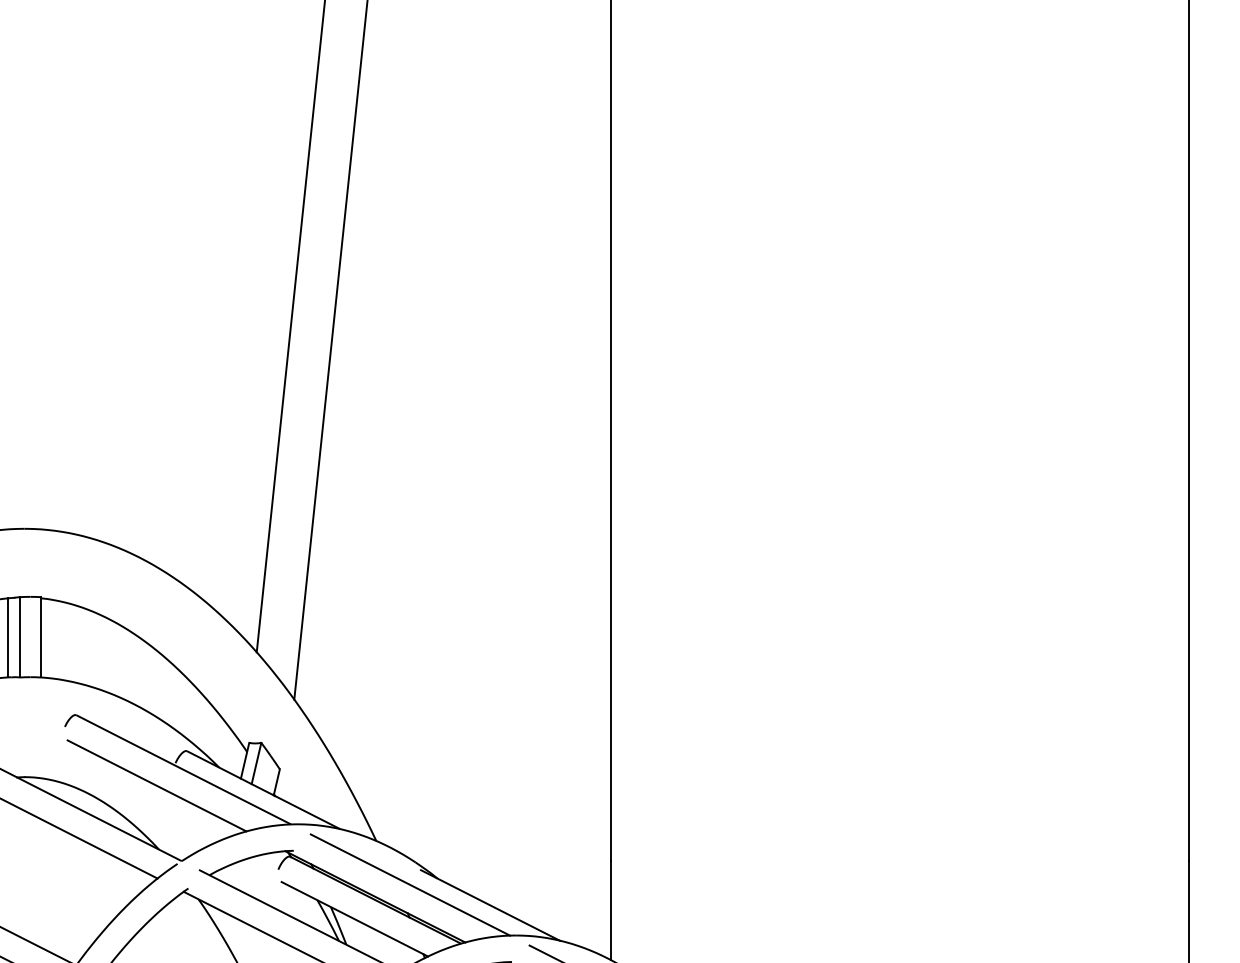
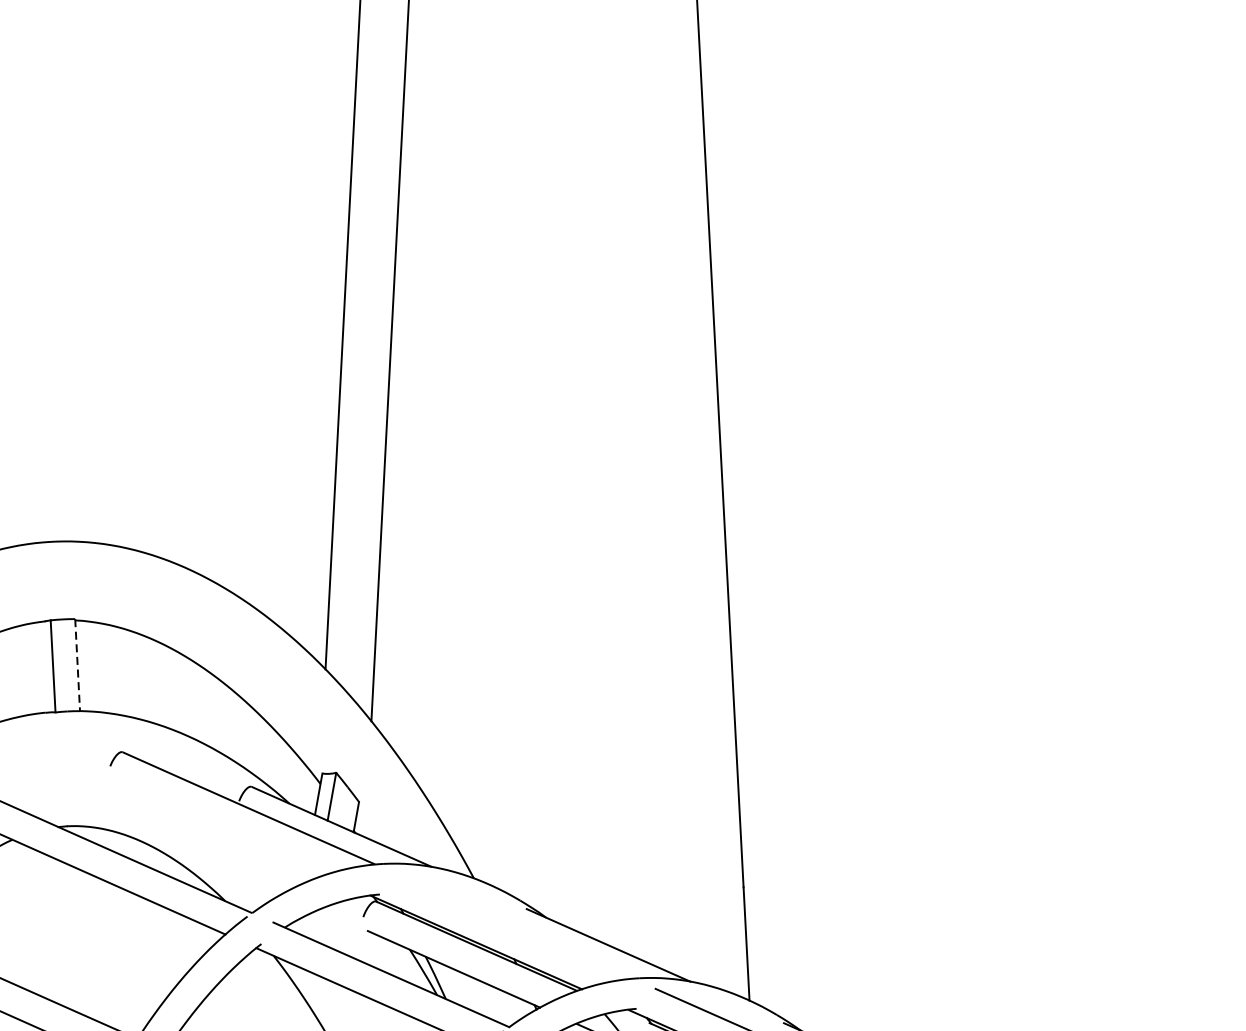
line: (7, 637) -> (39, 667), removed
line: (41, 637) -> (78, 665), solid -> dashed
line: (156, 785) -> (218, 827), removed
line: (410, 884) -> (515, 926), removed

